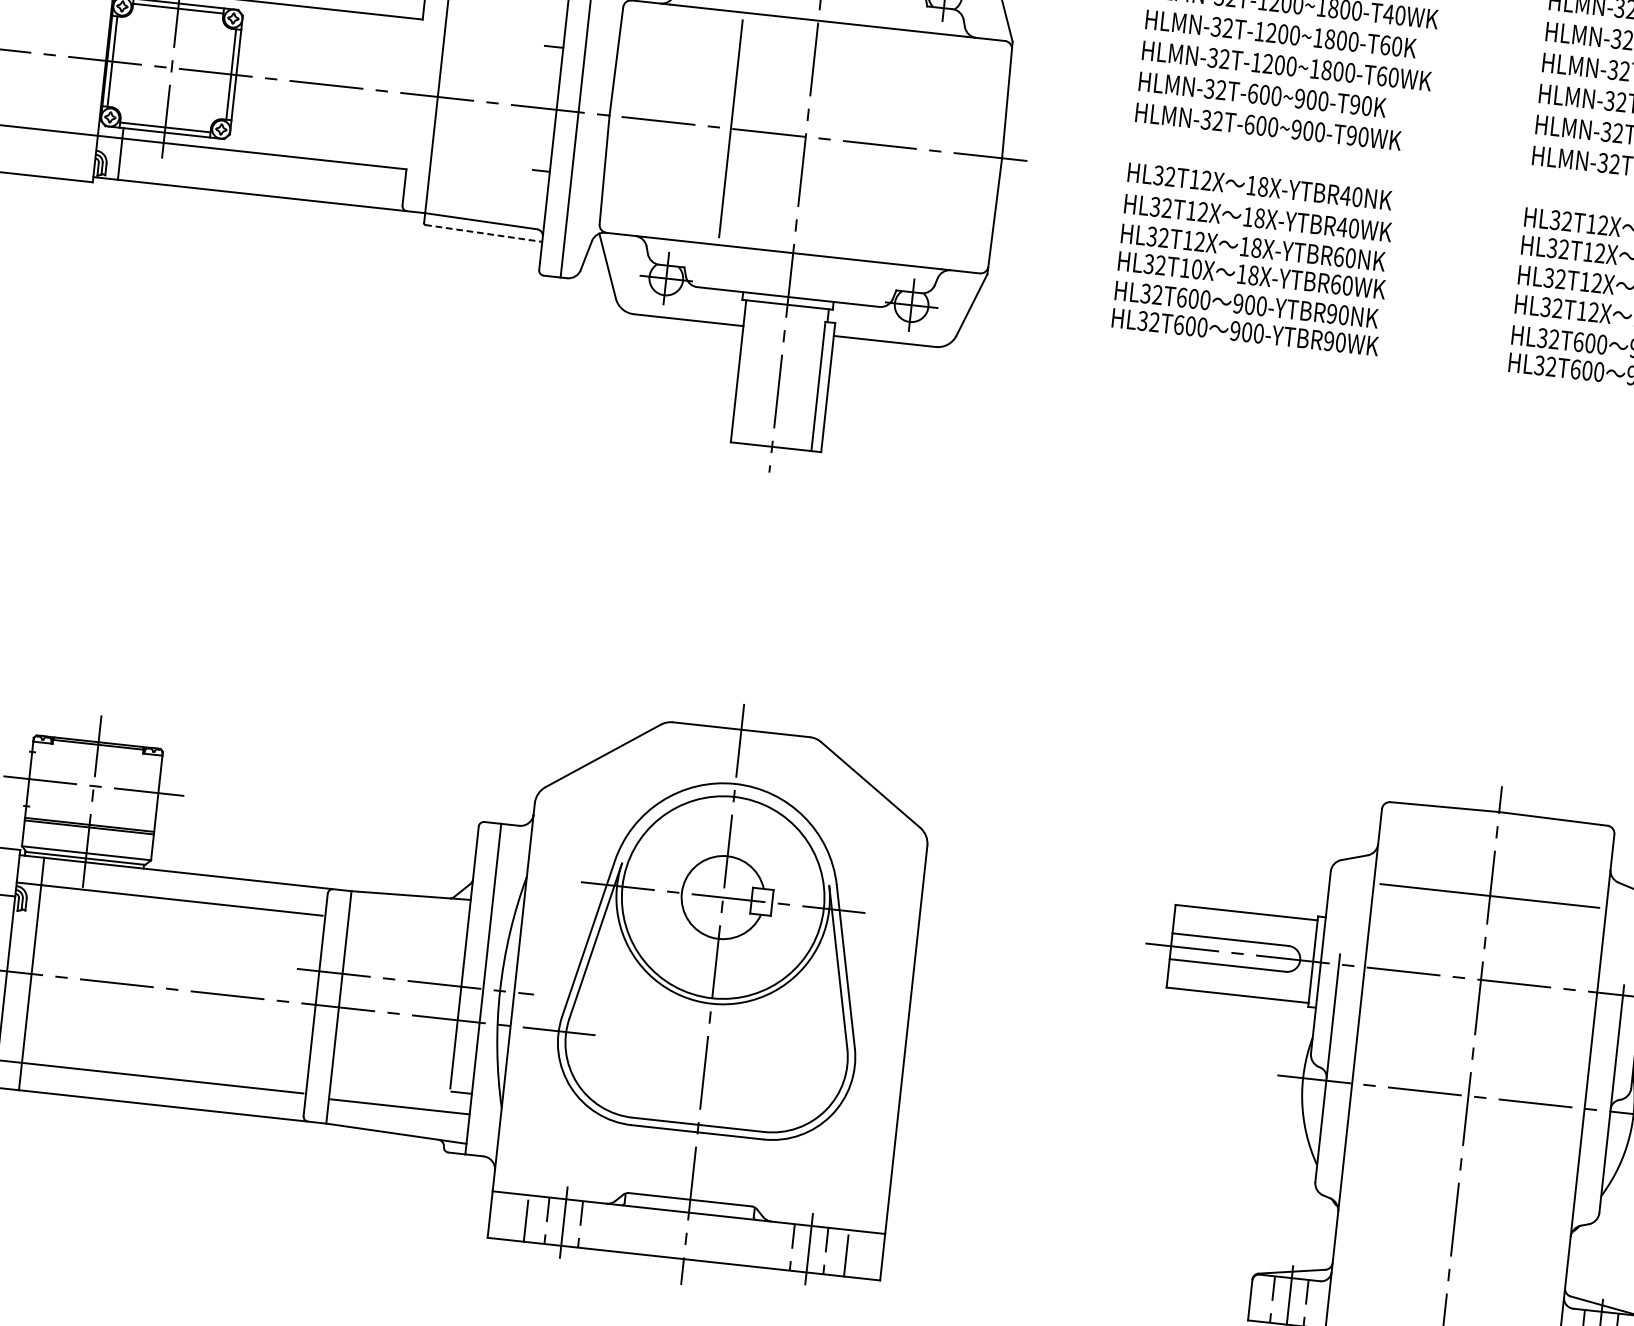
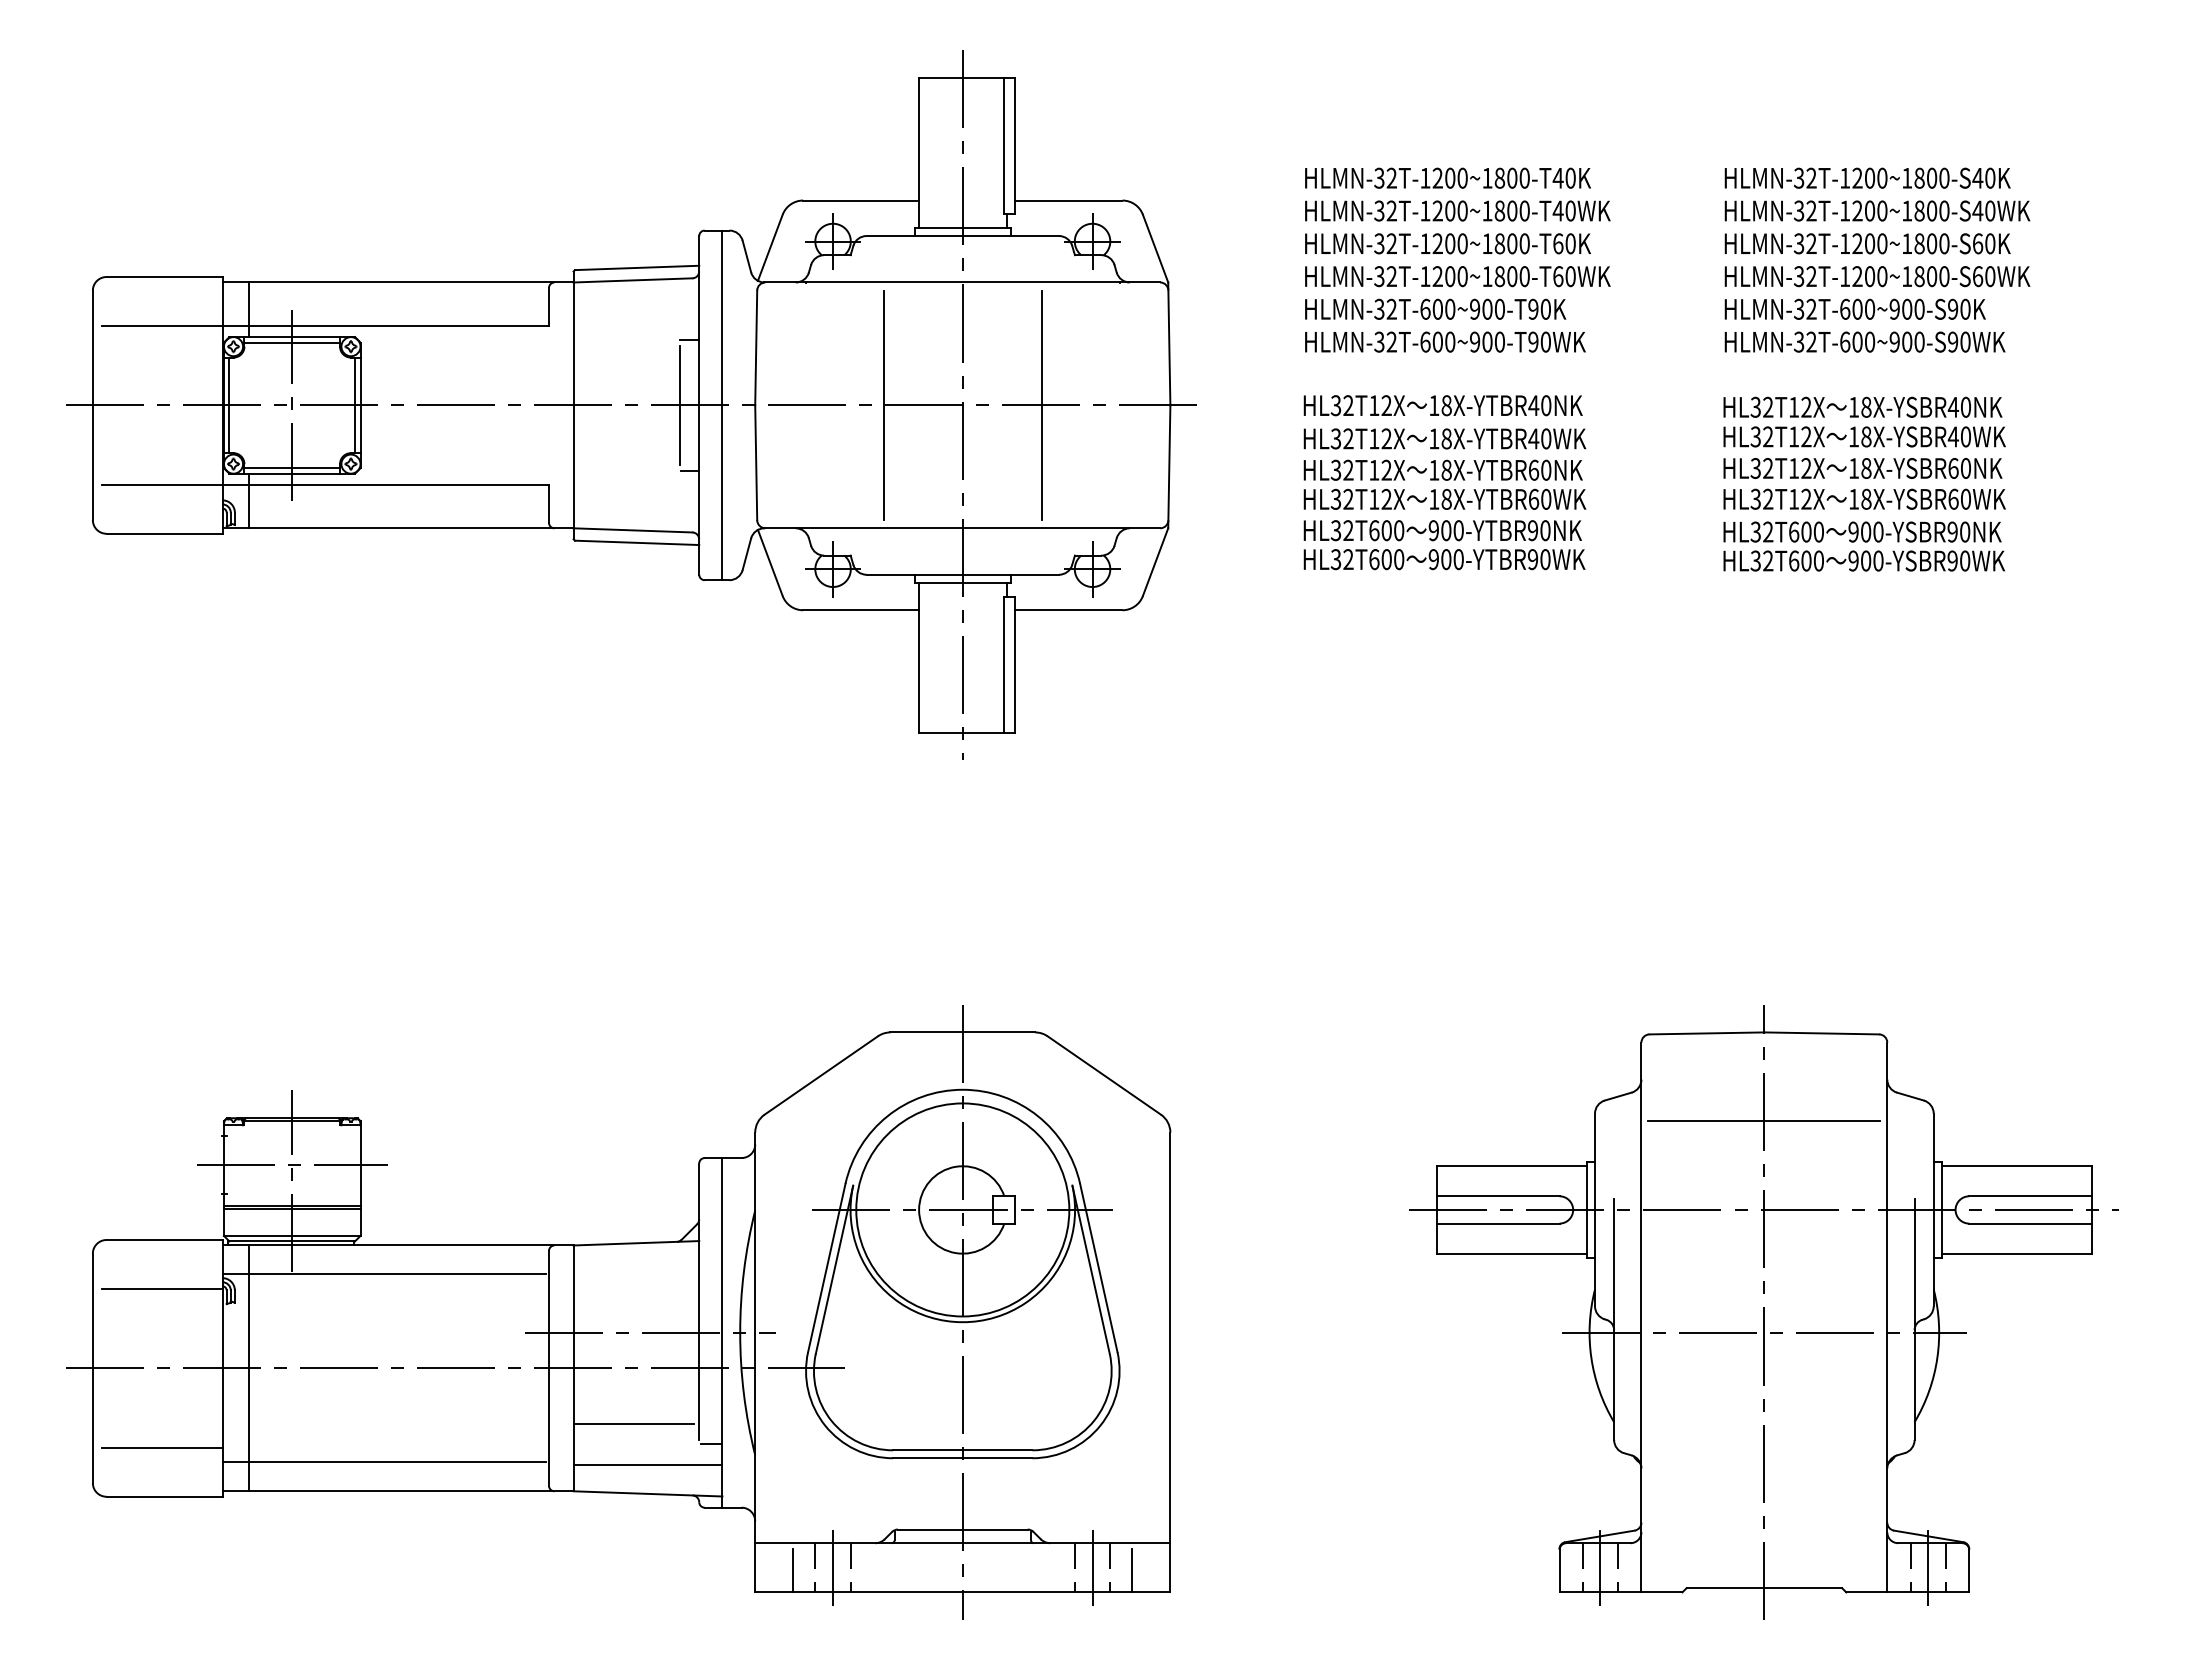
line: (537, 107) -> (679, 405), added
line: (881, 145) -> (1042, 405), added
line: (484, 233) -> (637, 542), dashed -> solid
text: (1196, 269) -> (1386, 499), HL32T10X -> HL32T12X
line: (389, 1066) -> (633, 1424), added

